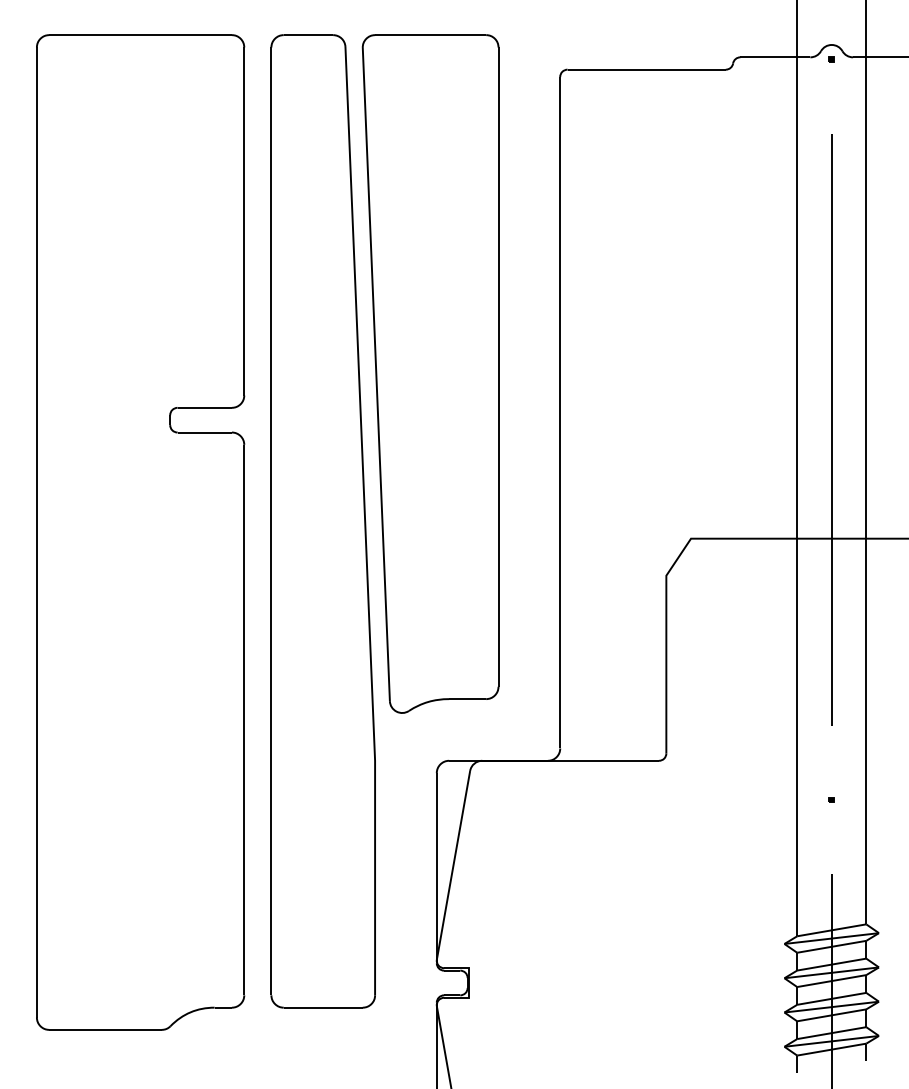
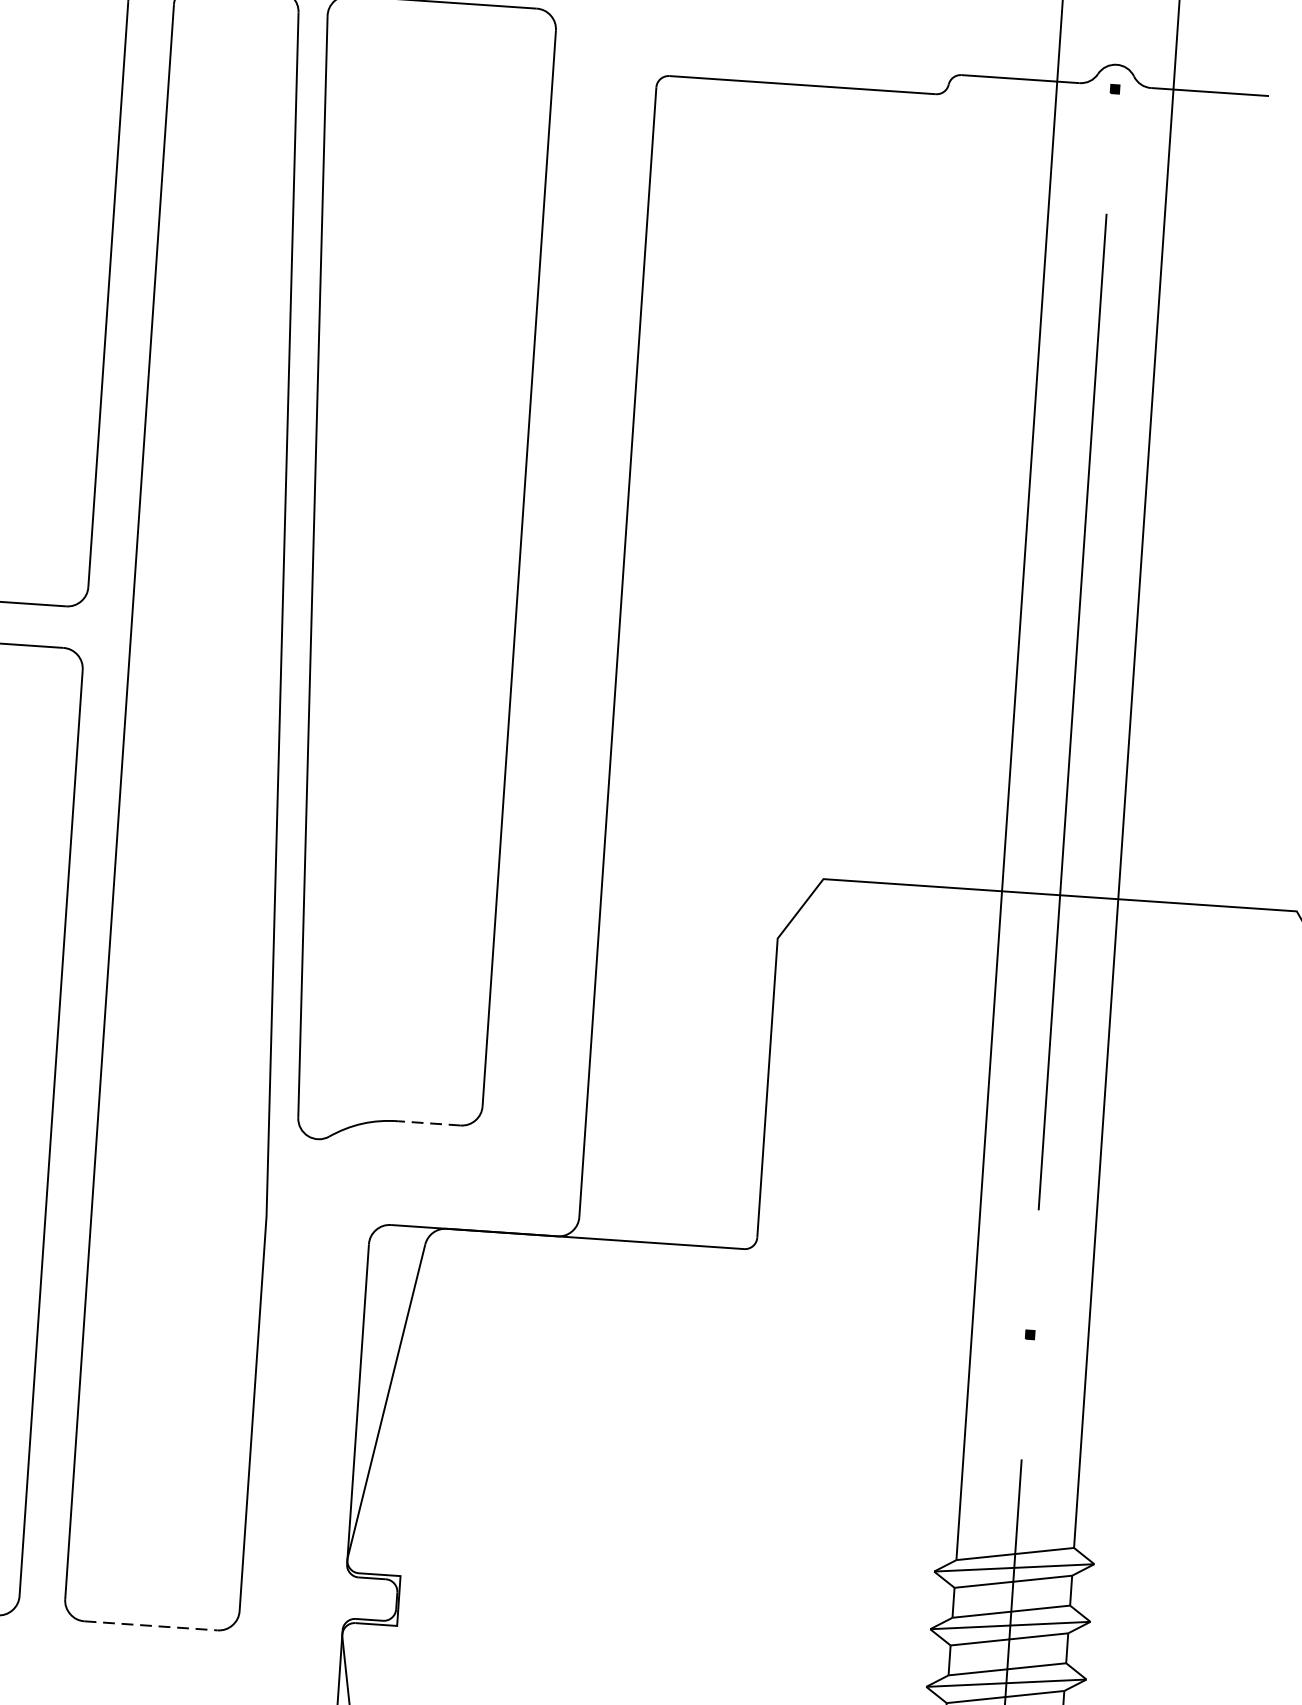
line: (467, 699) -> (429, 1123), solid -> dashed
line: (323, 1007) -> (151, 1625), solid -> dashed

